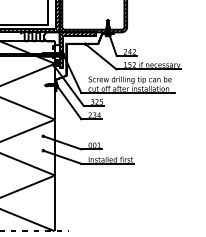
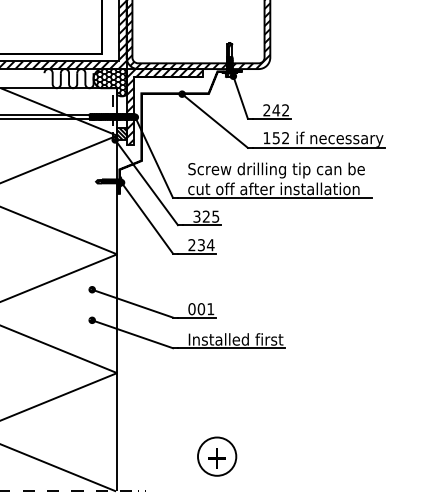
hatch: (51, 38) -> (109, 82), added
part: (101, 214) -> (215, 455), added

